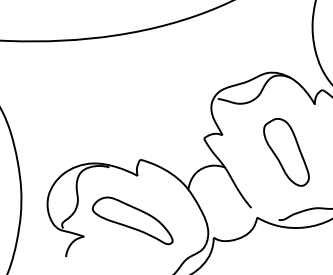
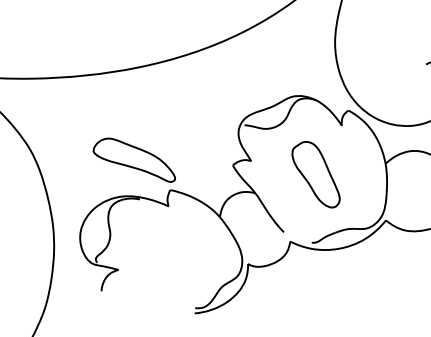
part: (132, 219) -> (133, 159), moved

